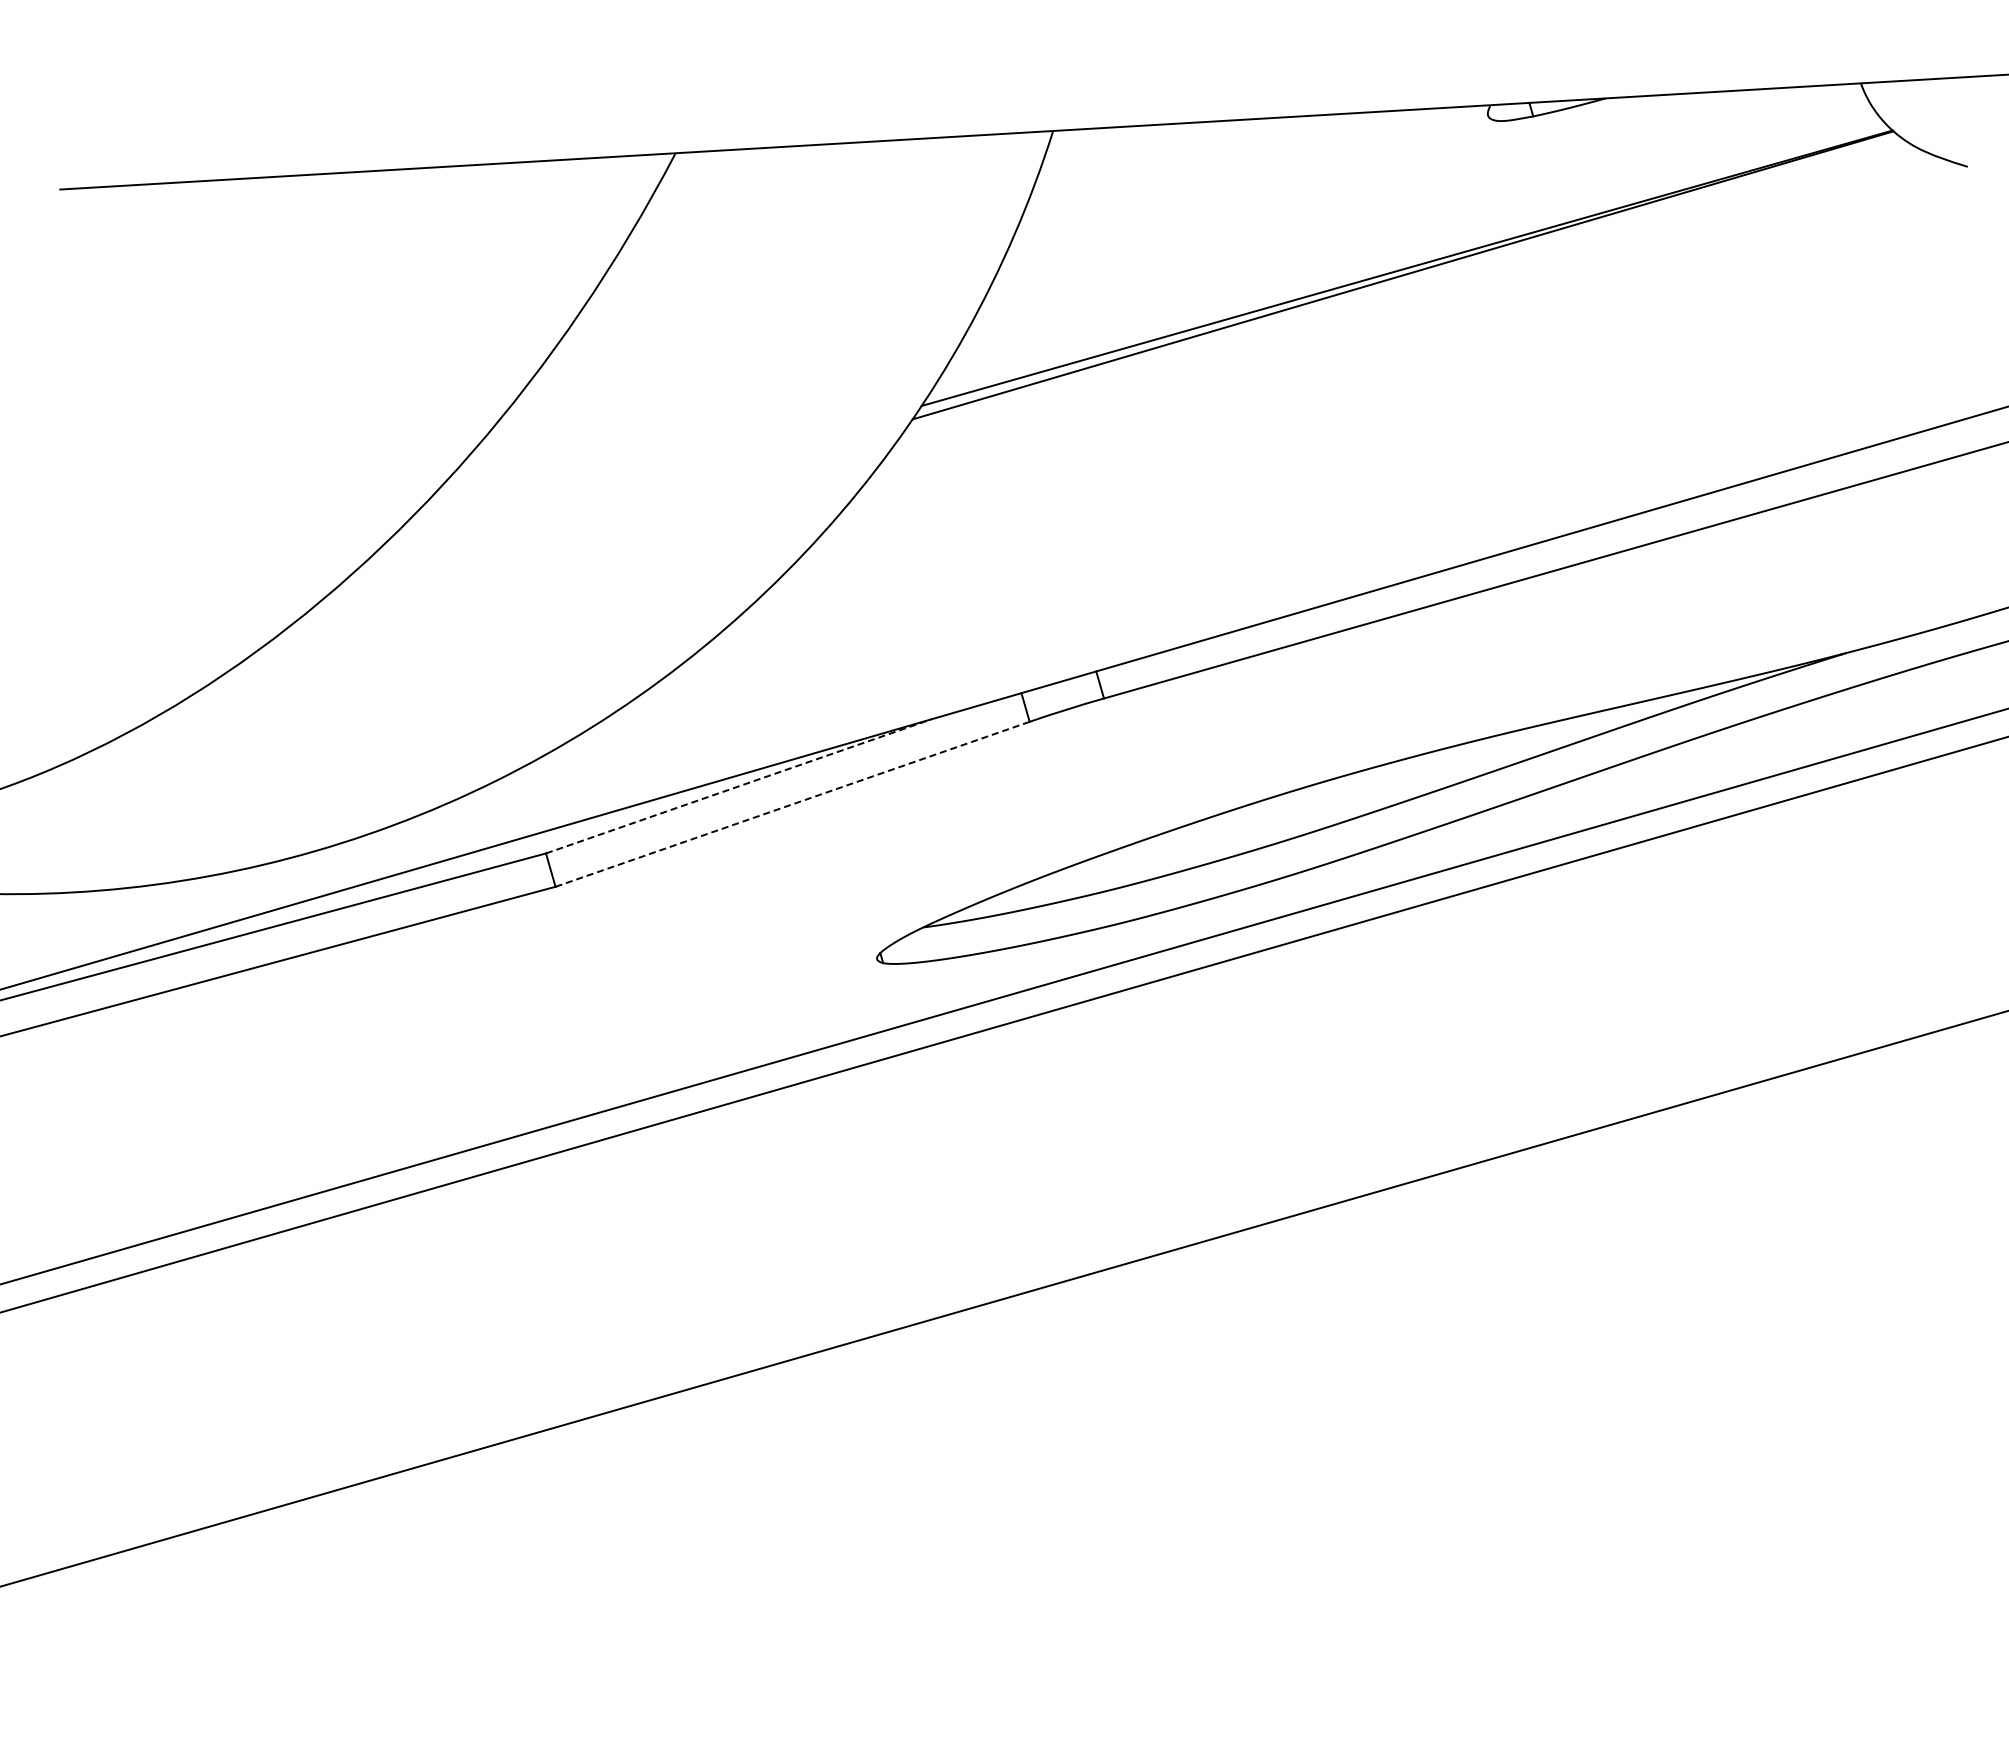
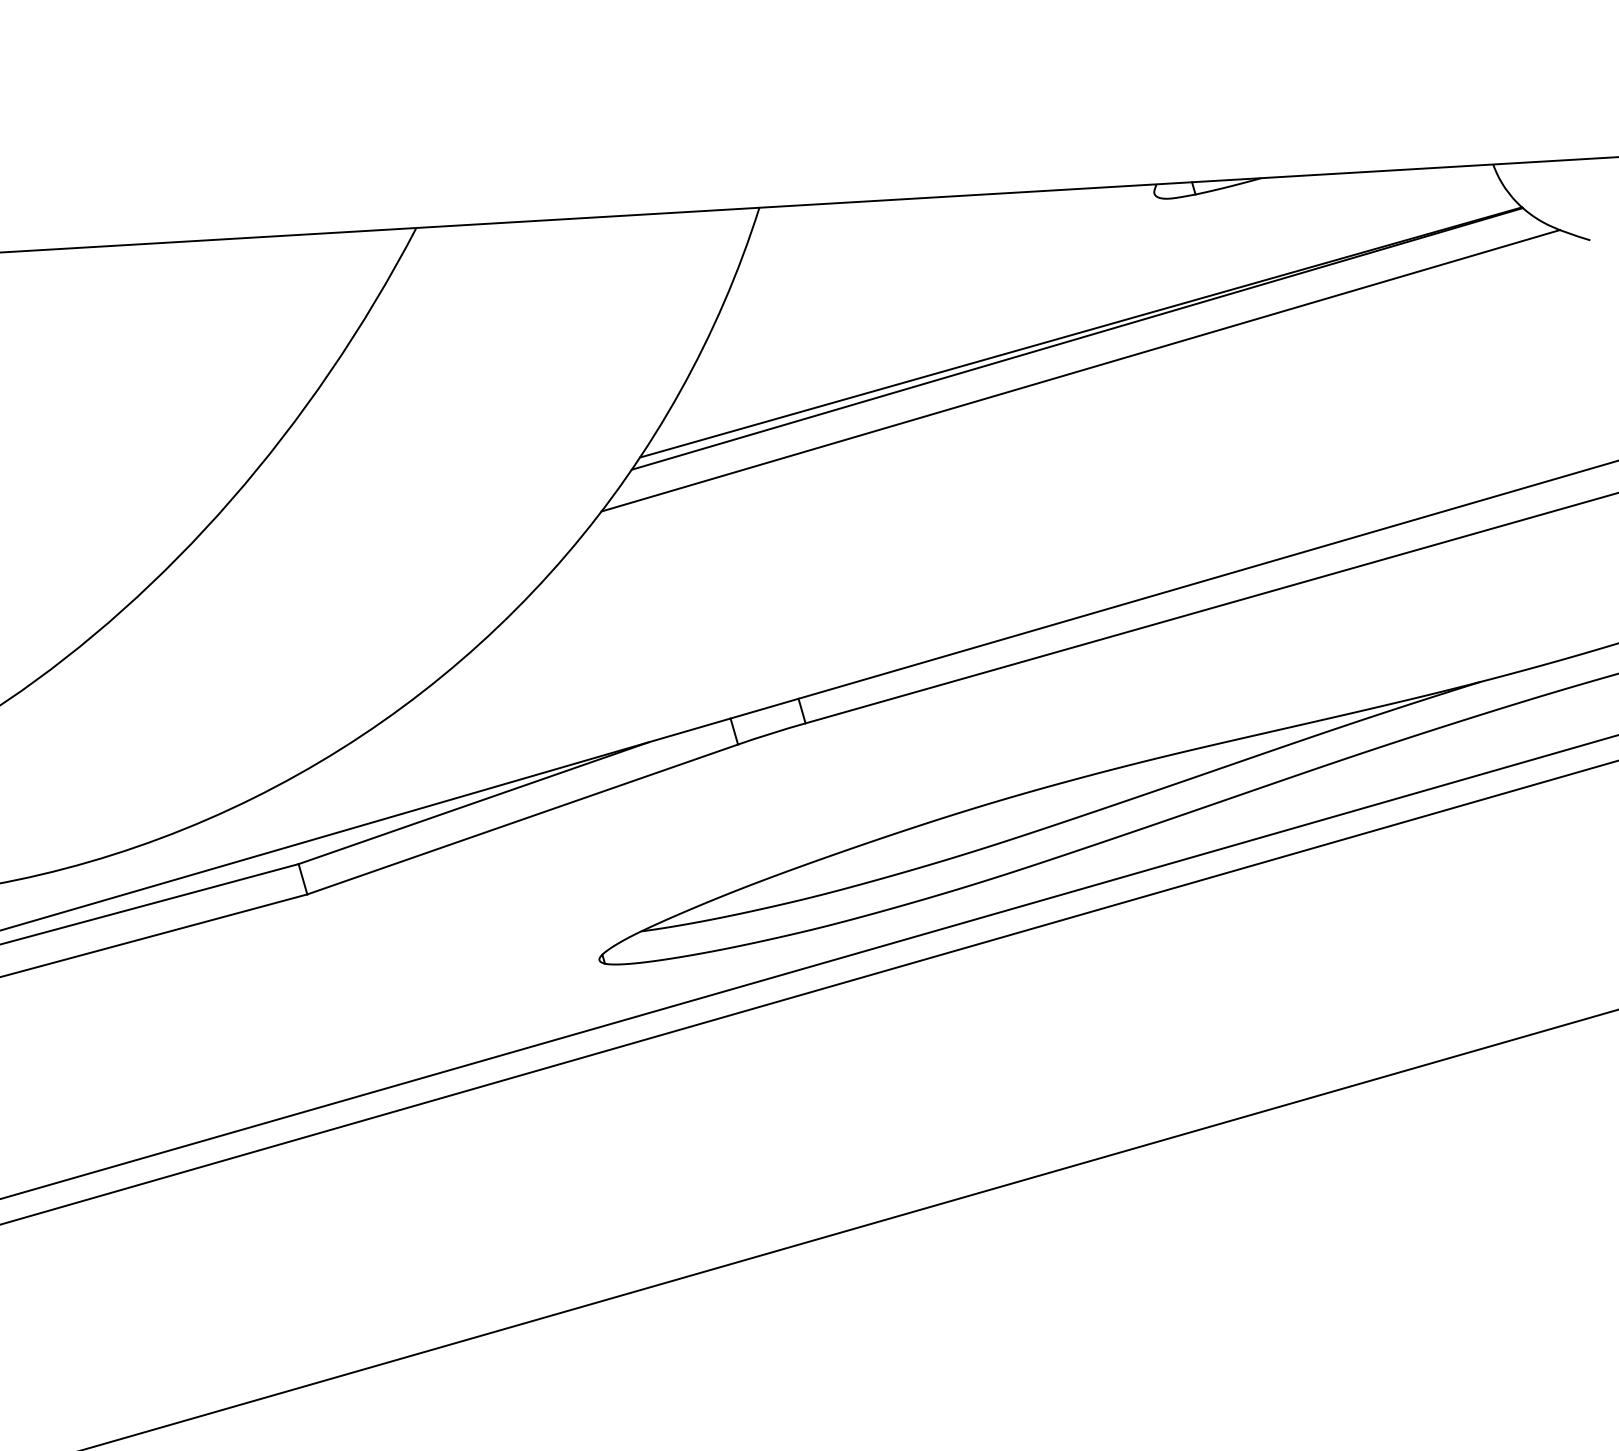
line: (1406, 310) -> (1080, 370), added
line: (739, 786) -> (474, 803), dashed -> solid
line: (792, 804) -> (522, 819), dashed -> solid

